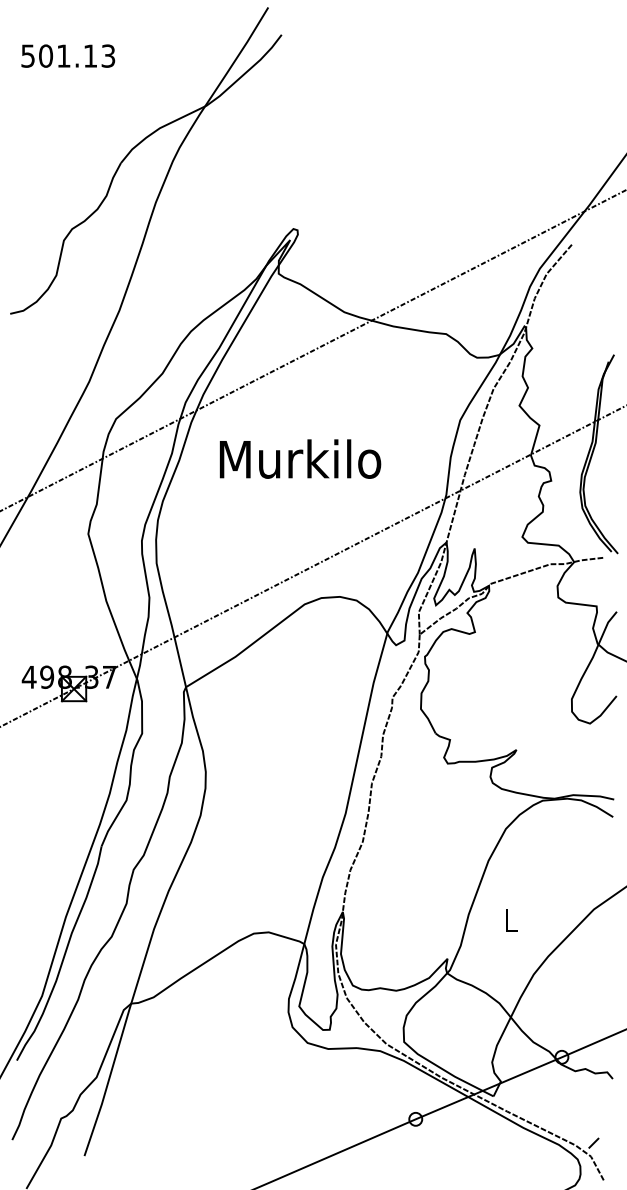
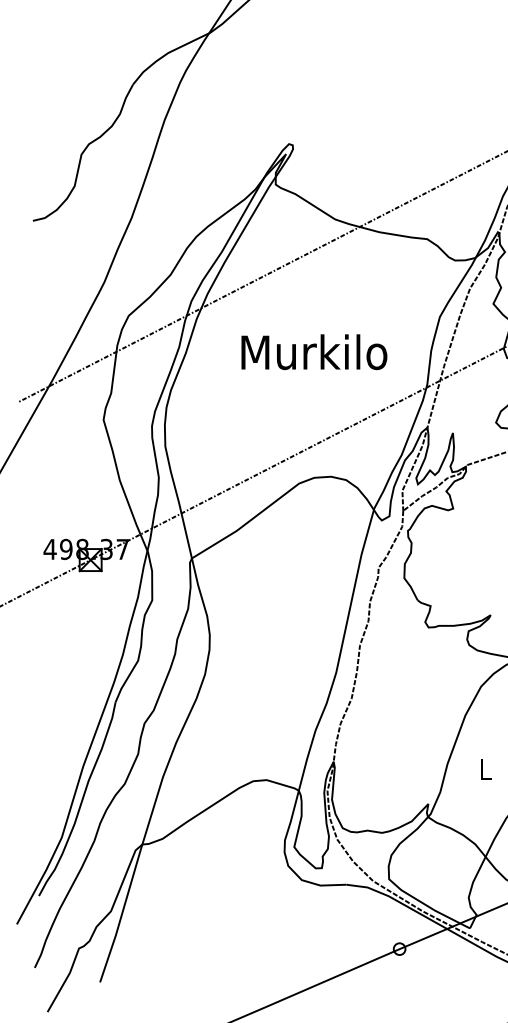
text: (300, 458) -> (314, 351), moved

